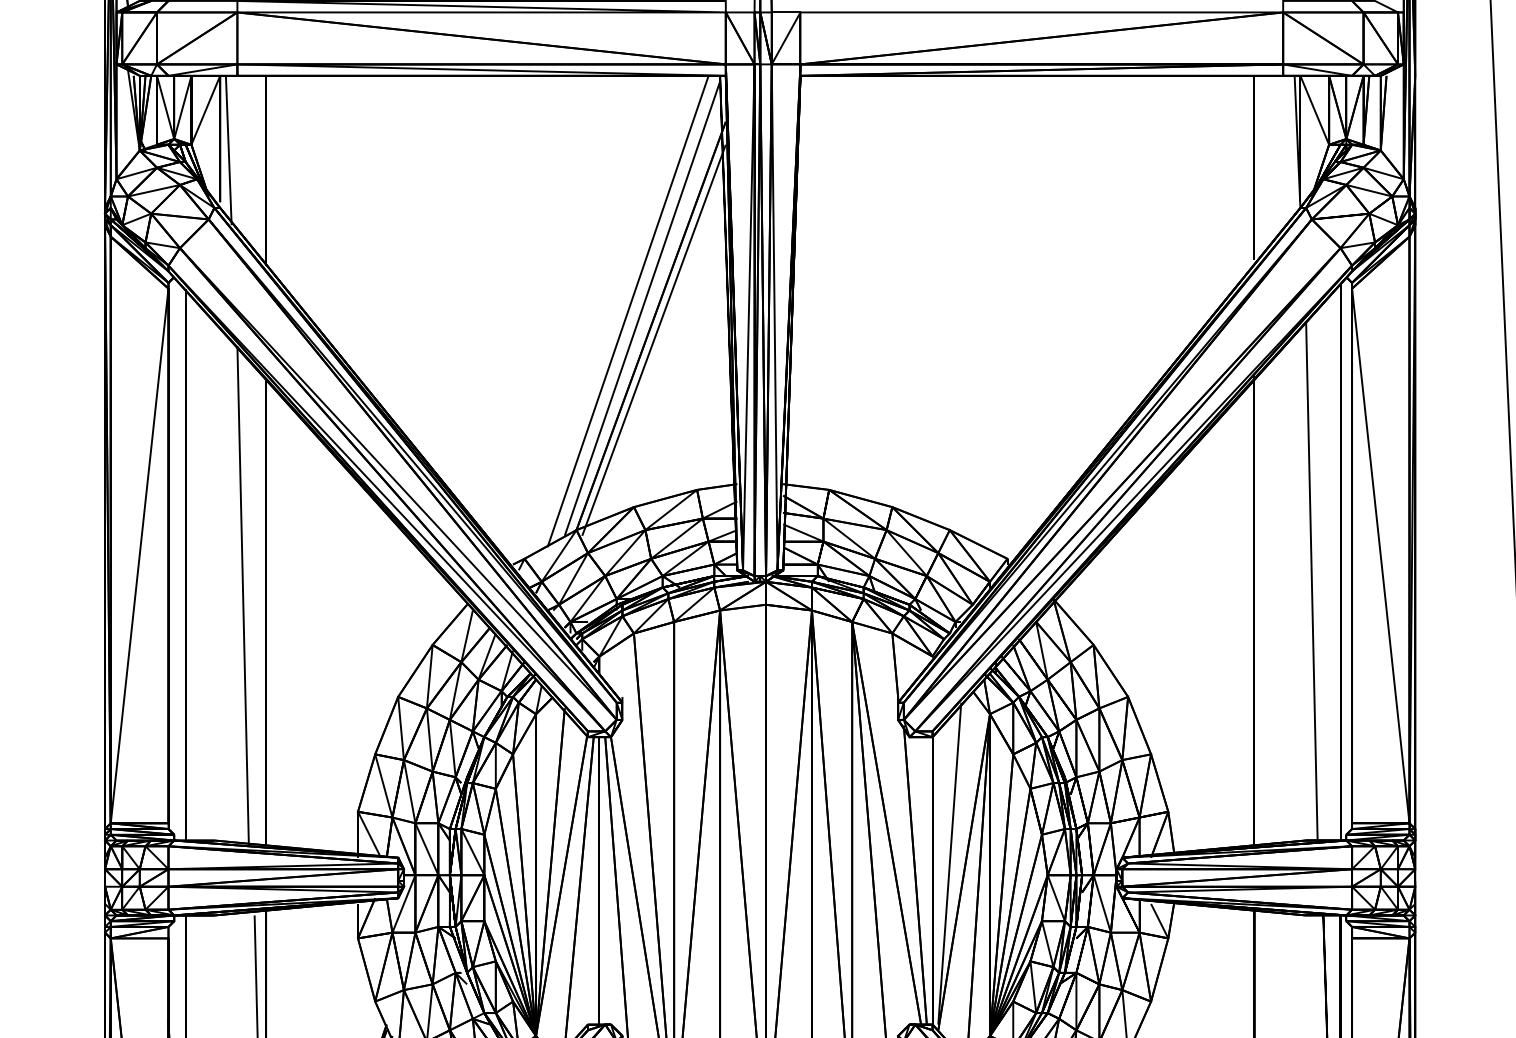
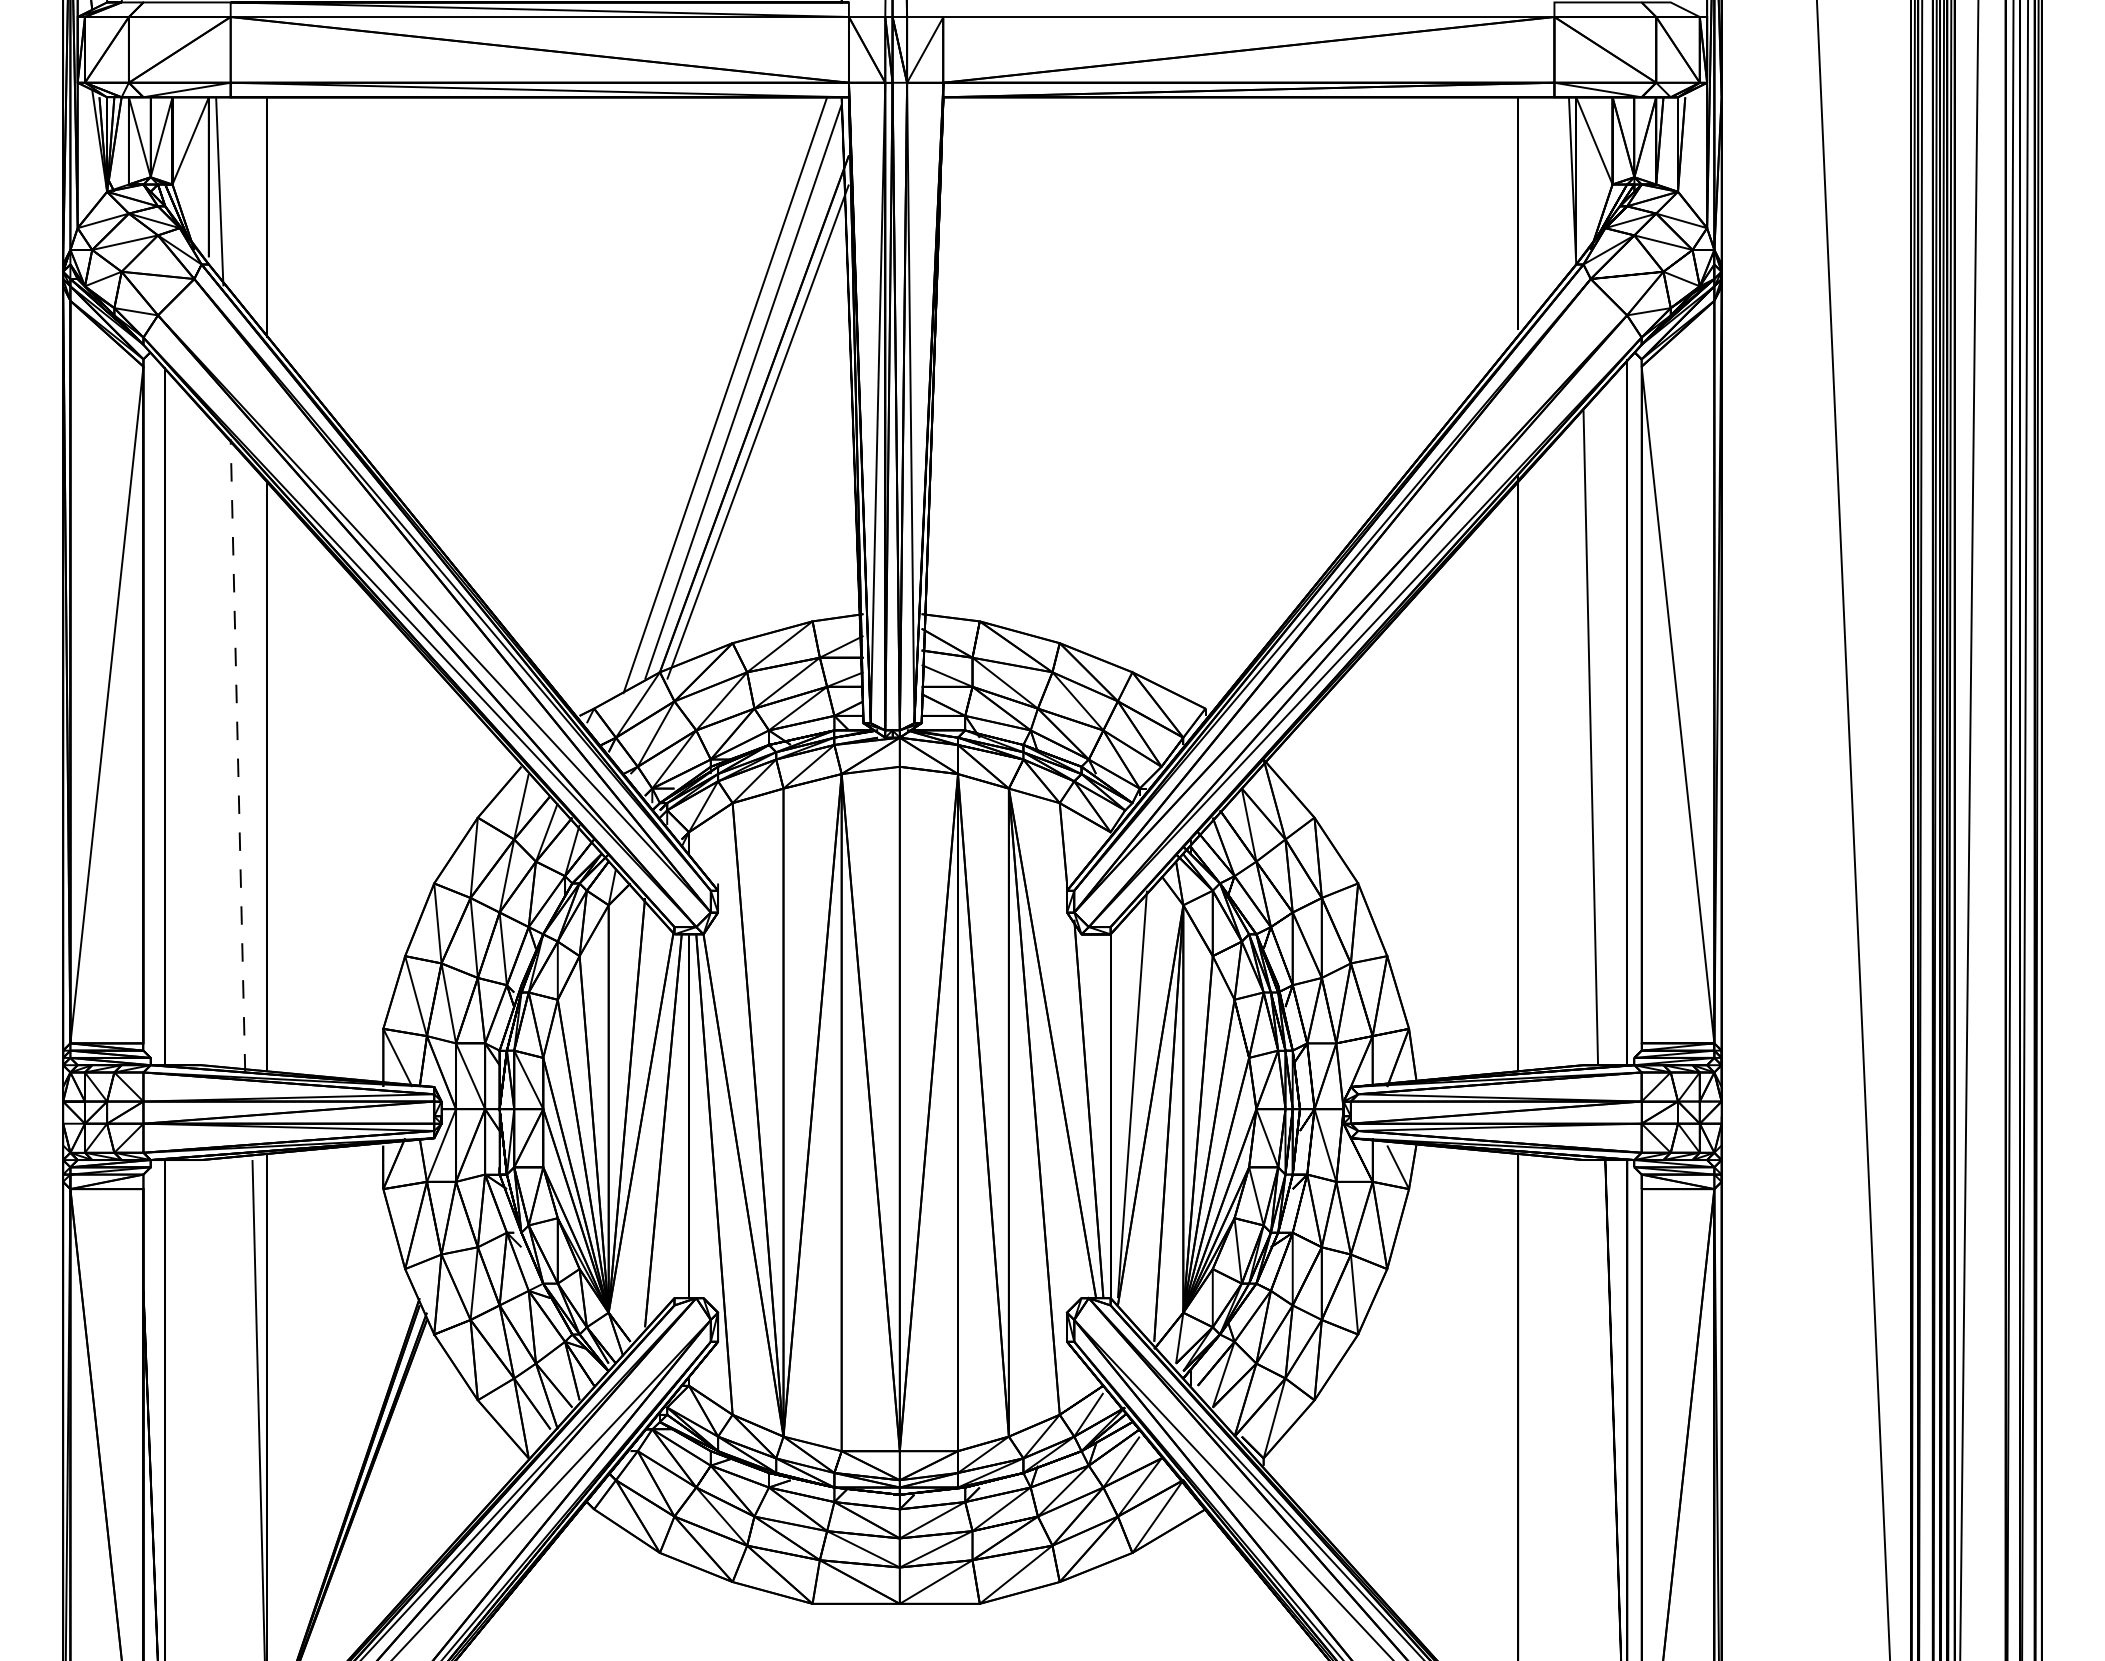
line: (242, 595) -> (237, 755), solid -> dashed

